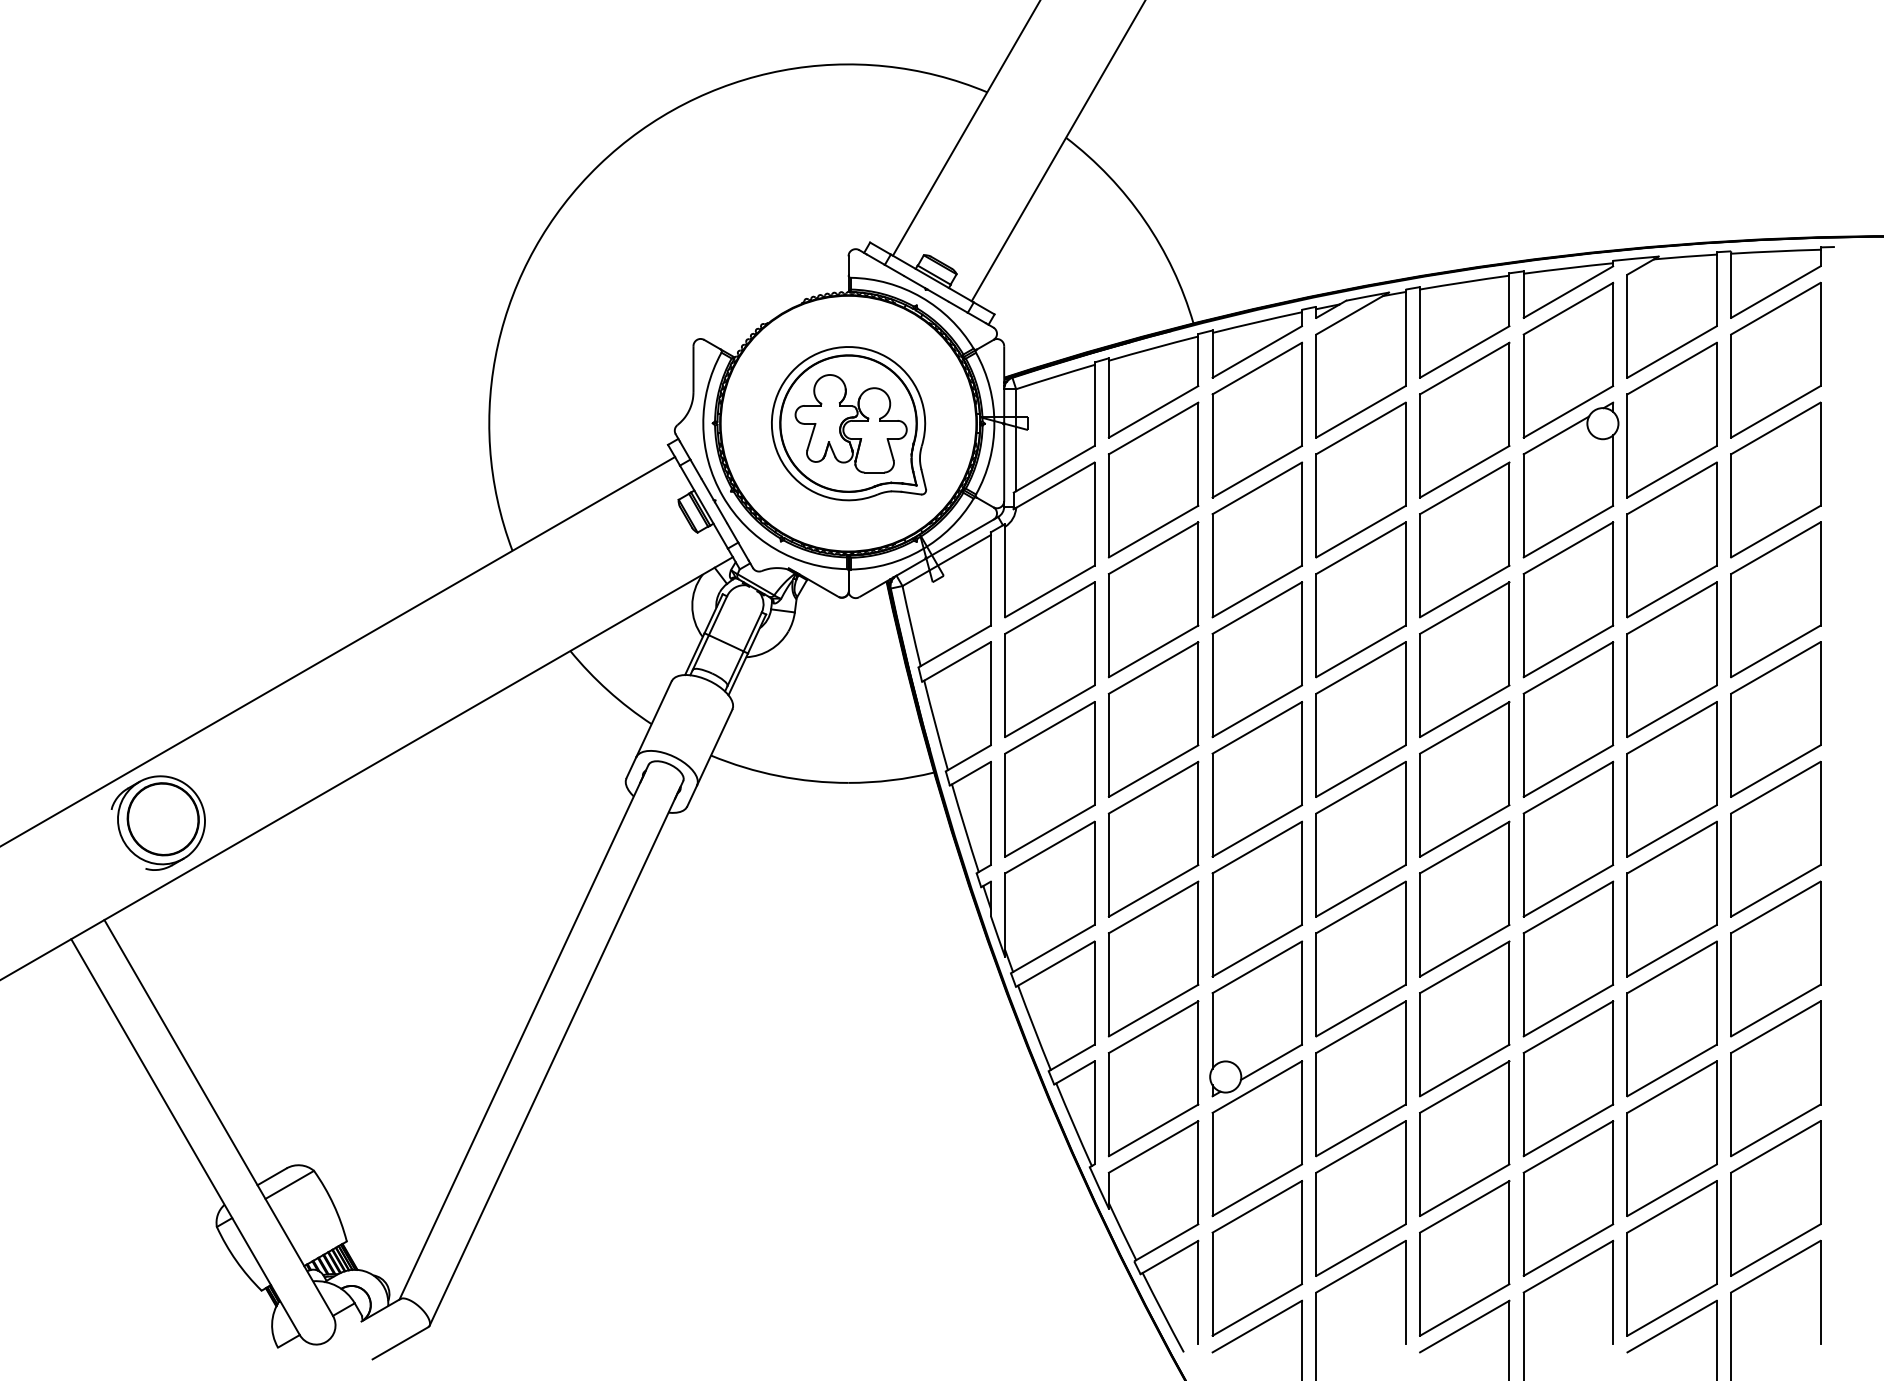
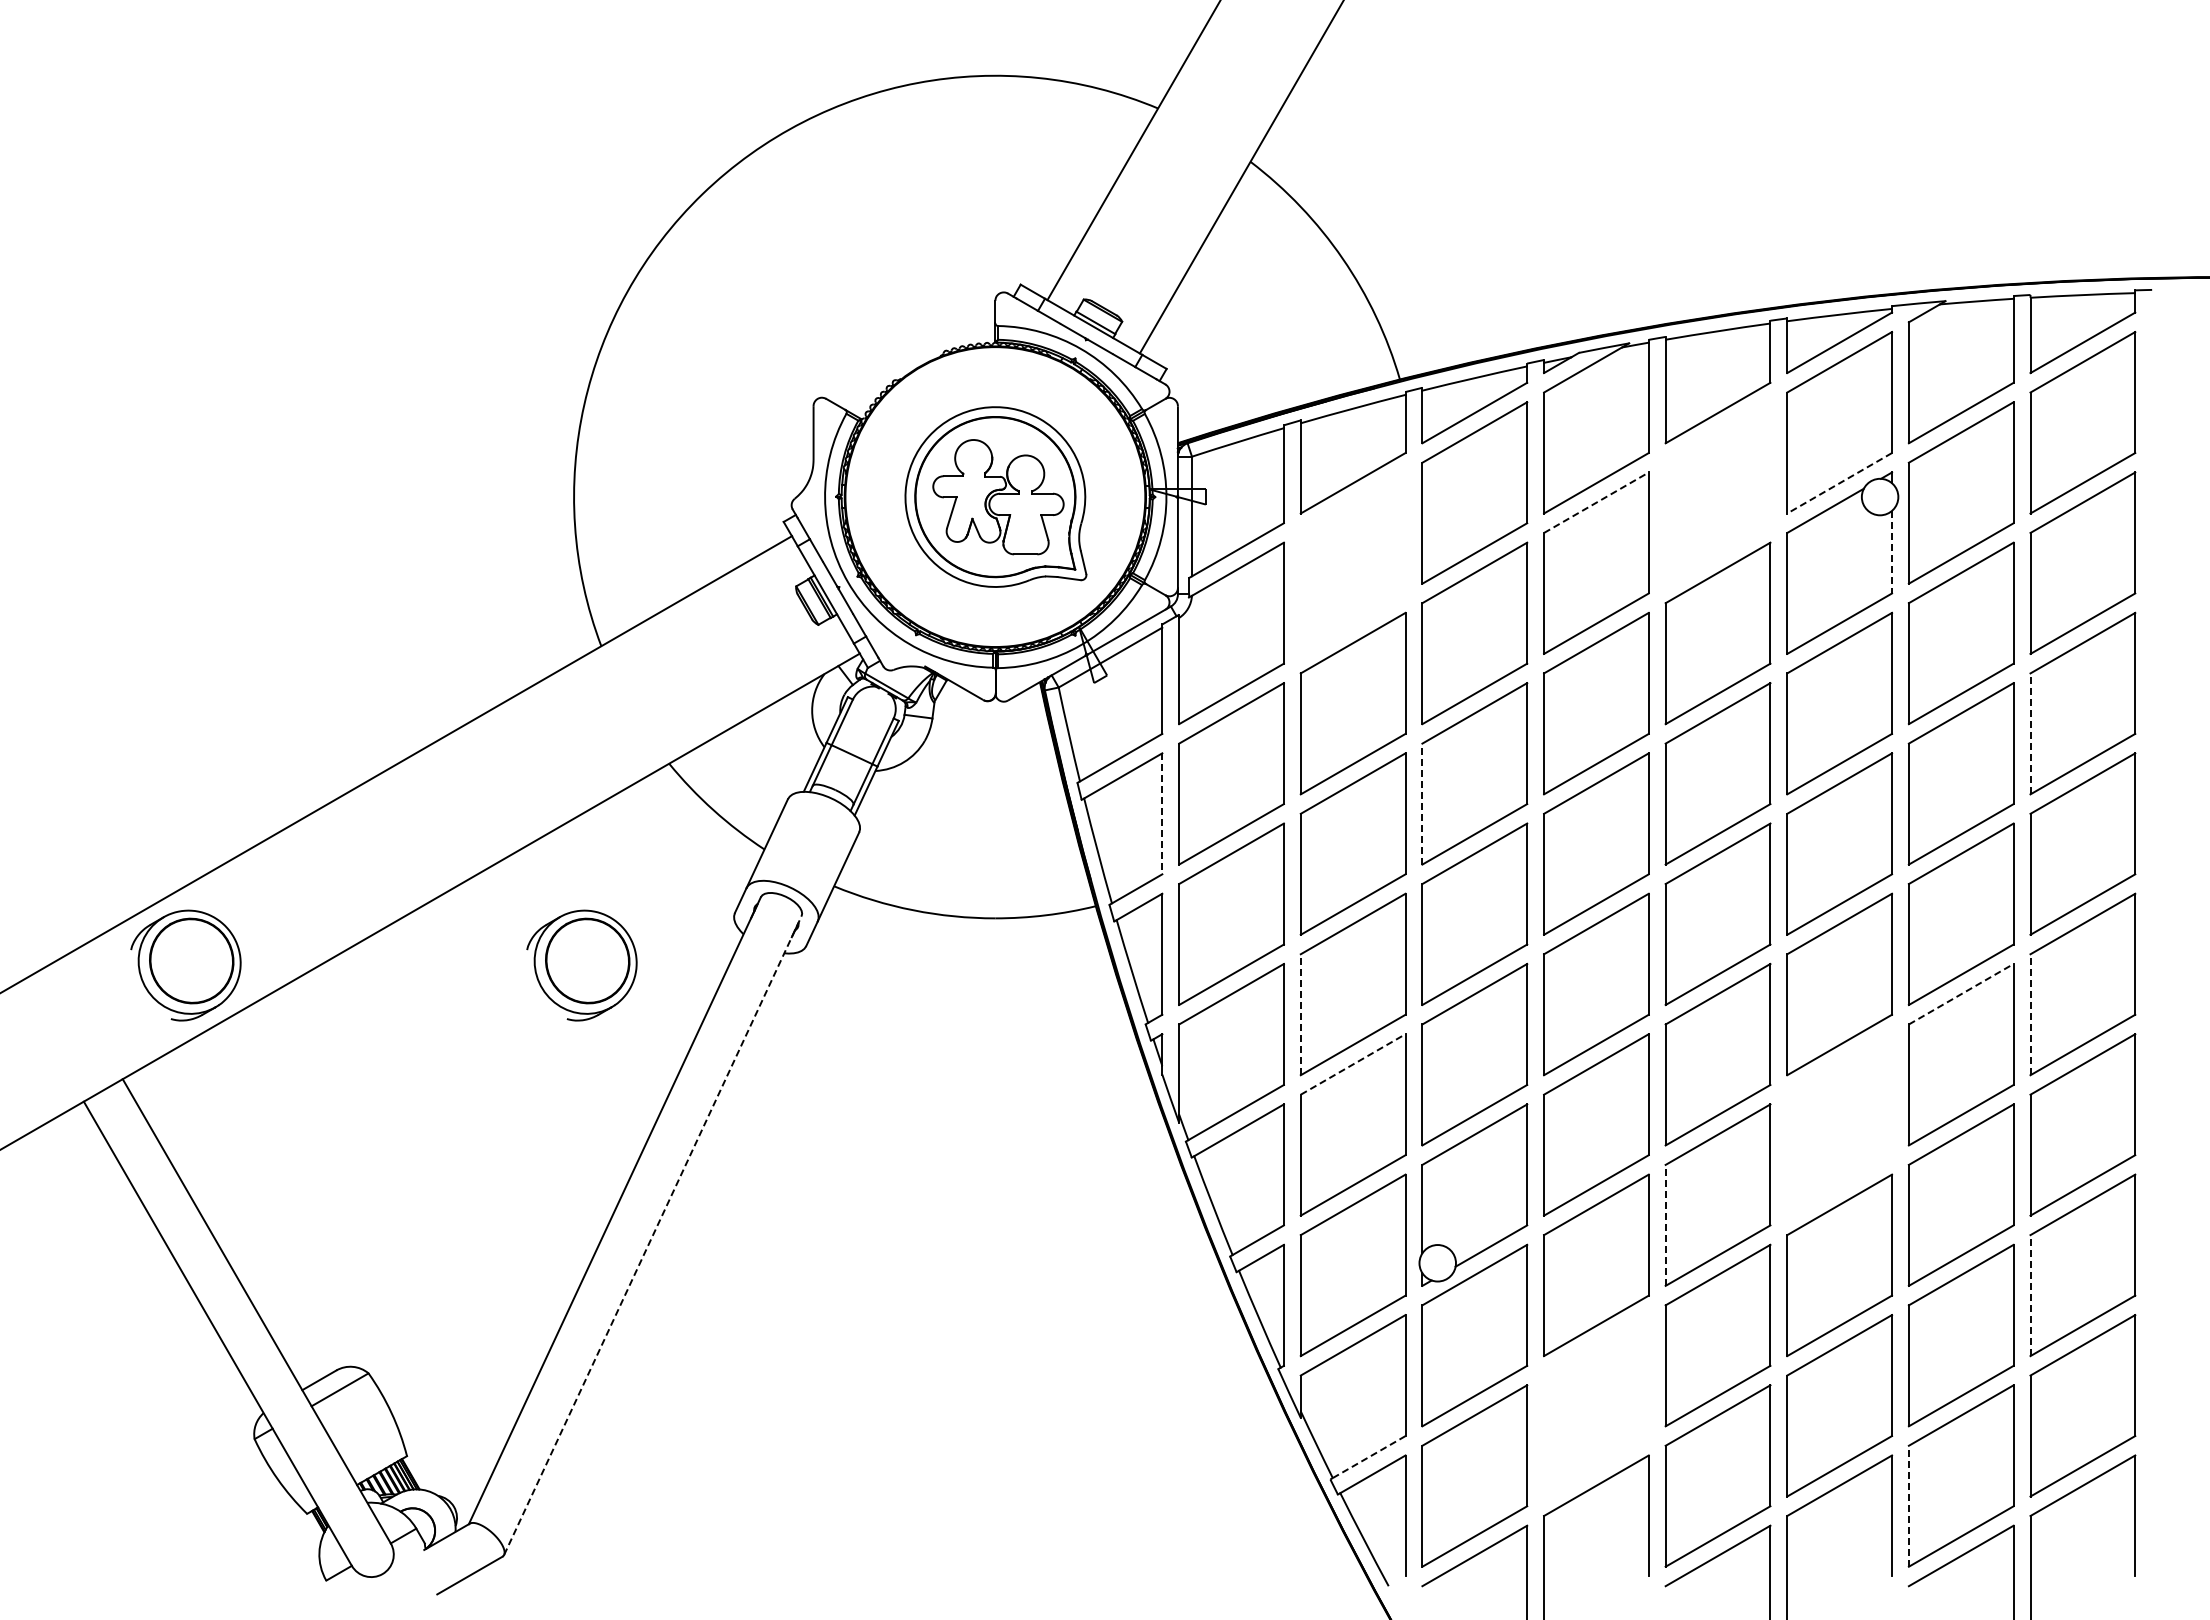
line: (1568, 412) -> (1839, 483), solid -> dashed
part: (1464, 419) -> (1717, 492), removed
line: (1361, 428) -> (1596, 502), solid -> dashed
line: (1613, 470) -> (1892, 552), solid -> dashed
part: (1153, 479) -> (1352, 562), removed
line: (1731, 625) -> (2030, 733), solid -> dashed
line: (1212, 684) -> (1422, 803), solid -> dashed
line: (991, 694) -> (1162, 814), solid -> dashed
part: (495, 823) -> (581, 965), added
line: (1672, 846) -> (1961, 993), solid -> dashed
line: (1108, 864) -> (1300, 1014), solid -> dashed
line: (1731, 864) -> (2030, 1014), solid -> dashed
line: (1153, 907) -> (1353, 1064), solid -> dashed
part: (1568, 958) -> (1839, 1124), removed
line: (1419, 1043) -> (1665, 1224), solid -> dashed
line: (557, 1053) -> (653, 1235), solid -> dashed
line: (1731, 1104) -> (2030, 1295), solid -> dashed
part: (1361, 1198) -> (1596, 1405), removed
line: (1167, 1242) -> (1369, 1457), solid -> dashed
line: (1627, 1283) -> (1908, 1505), solid -> dashed

